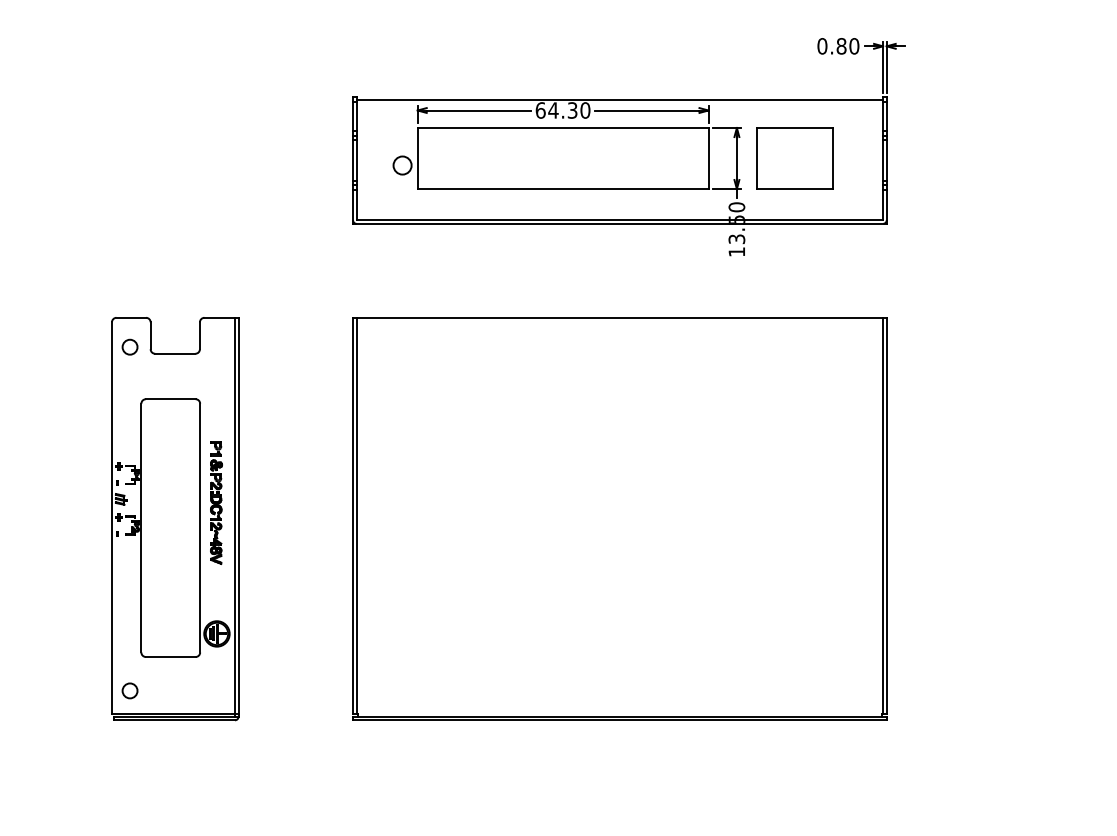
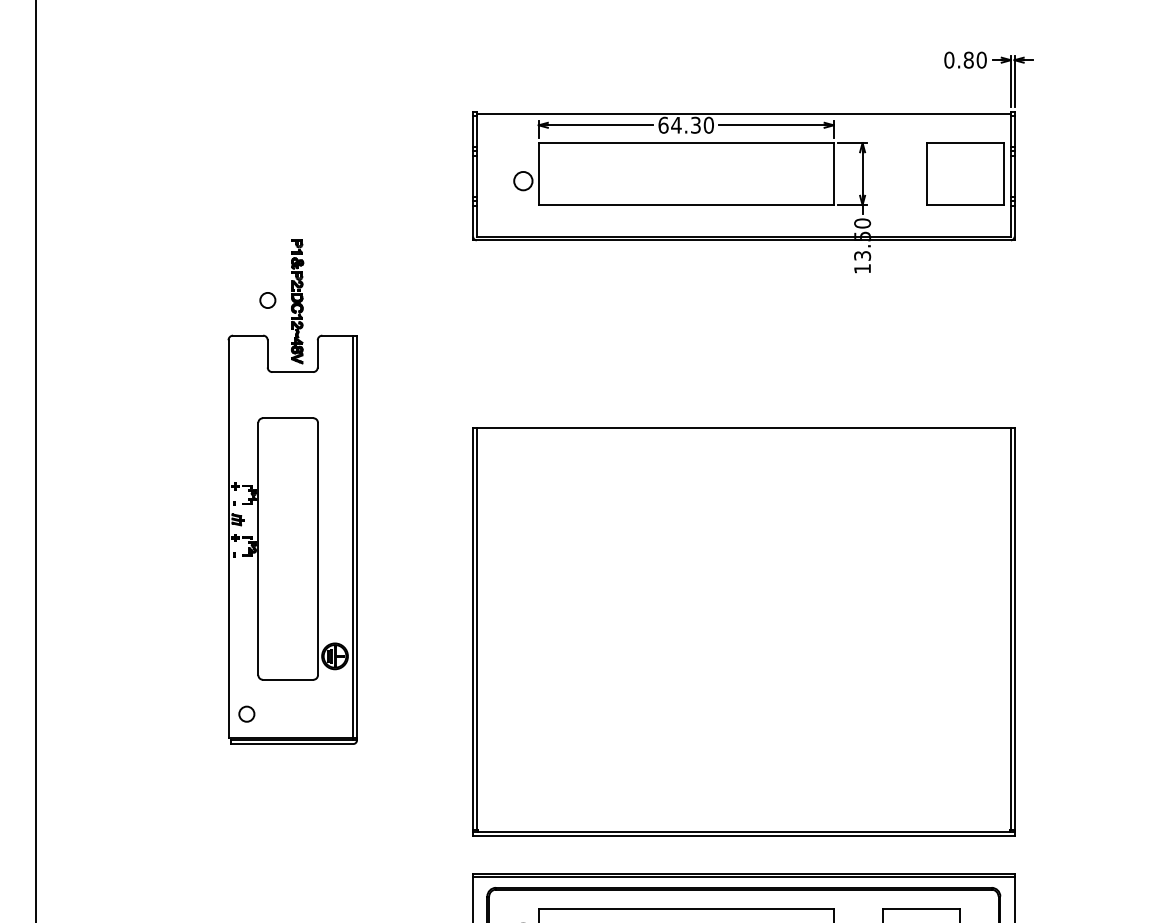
part: (794, 158) -> (965, 173), moved
circle: (129, 347) -> (267, 300), moved
part: (216, 502) -> (297, 301), moved
part: (619, 518) -> (743, 631), moved

